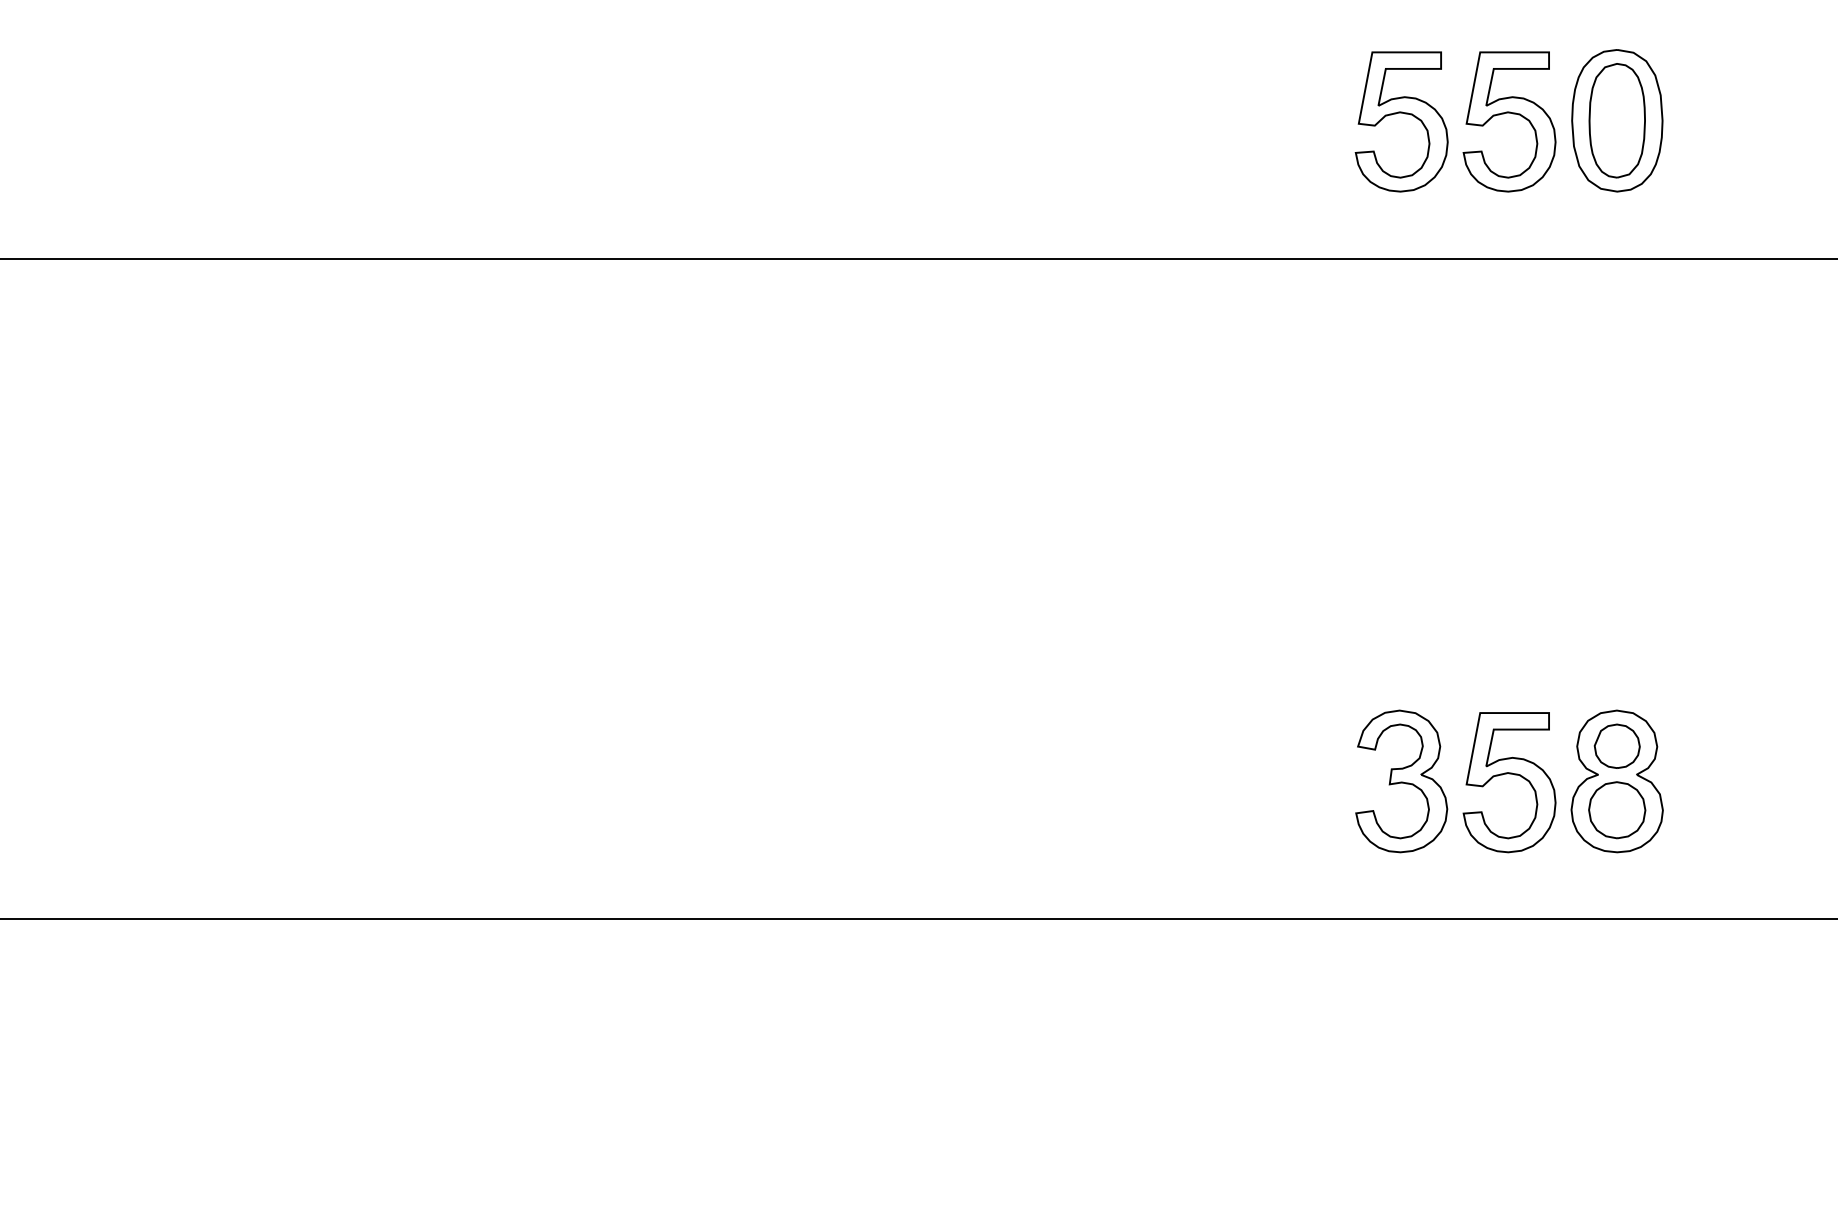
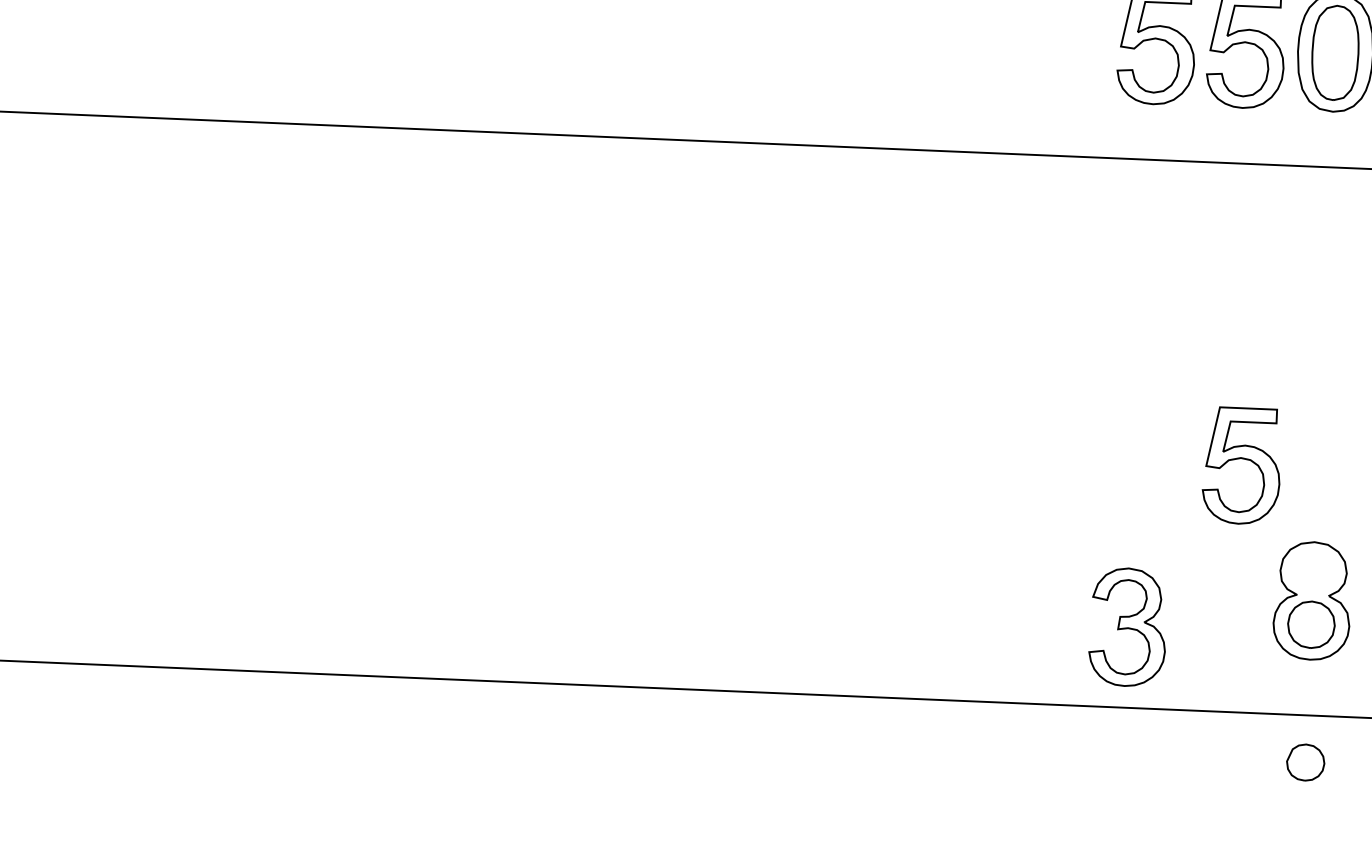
part: (1616, 745) -> (1305, 761), moved
part: (1509, 774) -> (1242, 459), moved
part: (1401, 781) -> (1127, 627), moved

